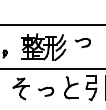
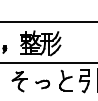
part: (82, 43) -> (76, 39), removed

